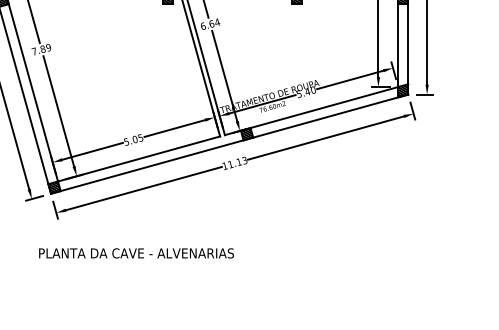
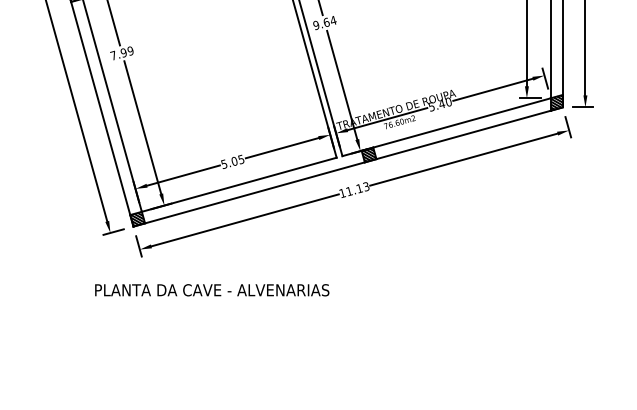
text: (203, 26) -> (316, 25), 6.64 -> 9.64
text: (42, 48) -> (123, 52), 7.89 -> 7.99
text: (136, 253) -> (212, 290), moved

